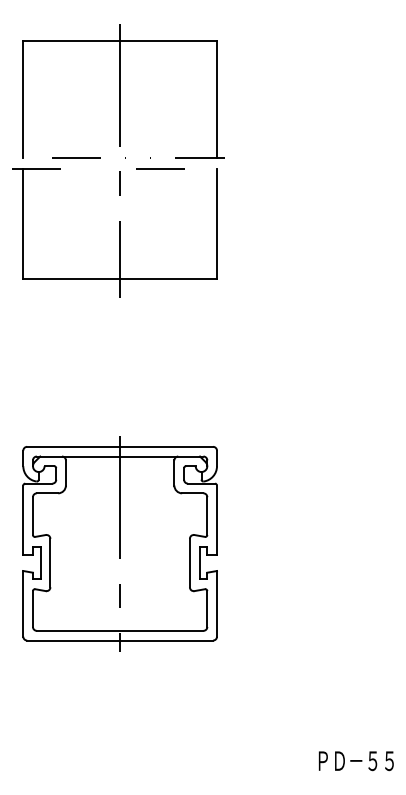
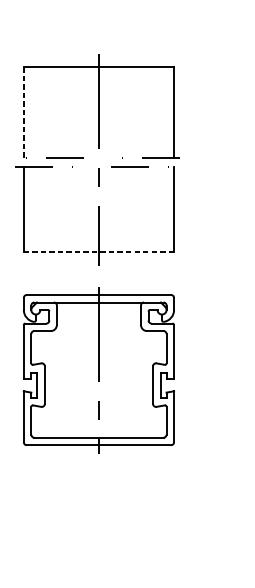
line: (23, 99) -> (24, 112), solid -> dashed
line: (120, 278) -> (99, 251), solid -> dashed
part: (119, 543) -> (98, 369), moved

